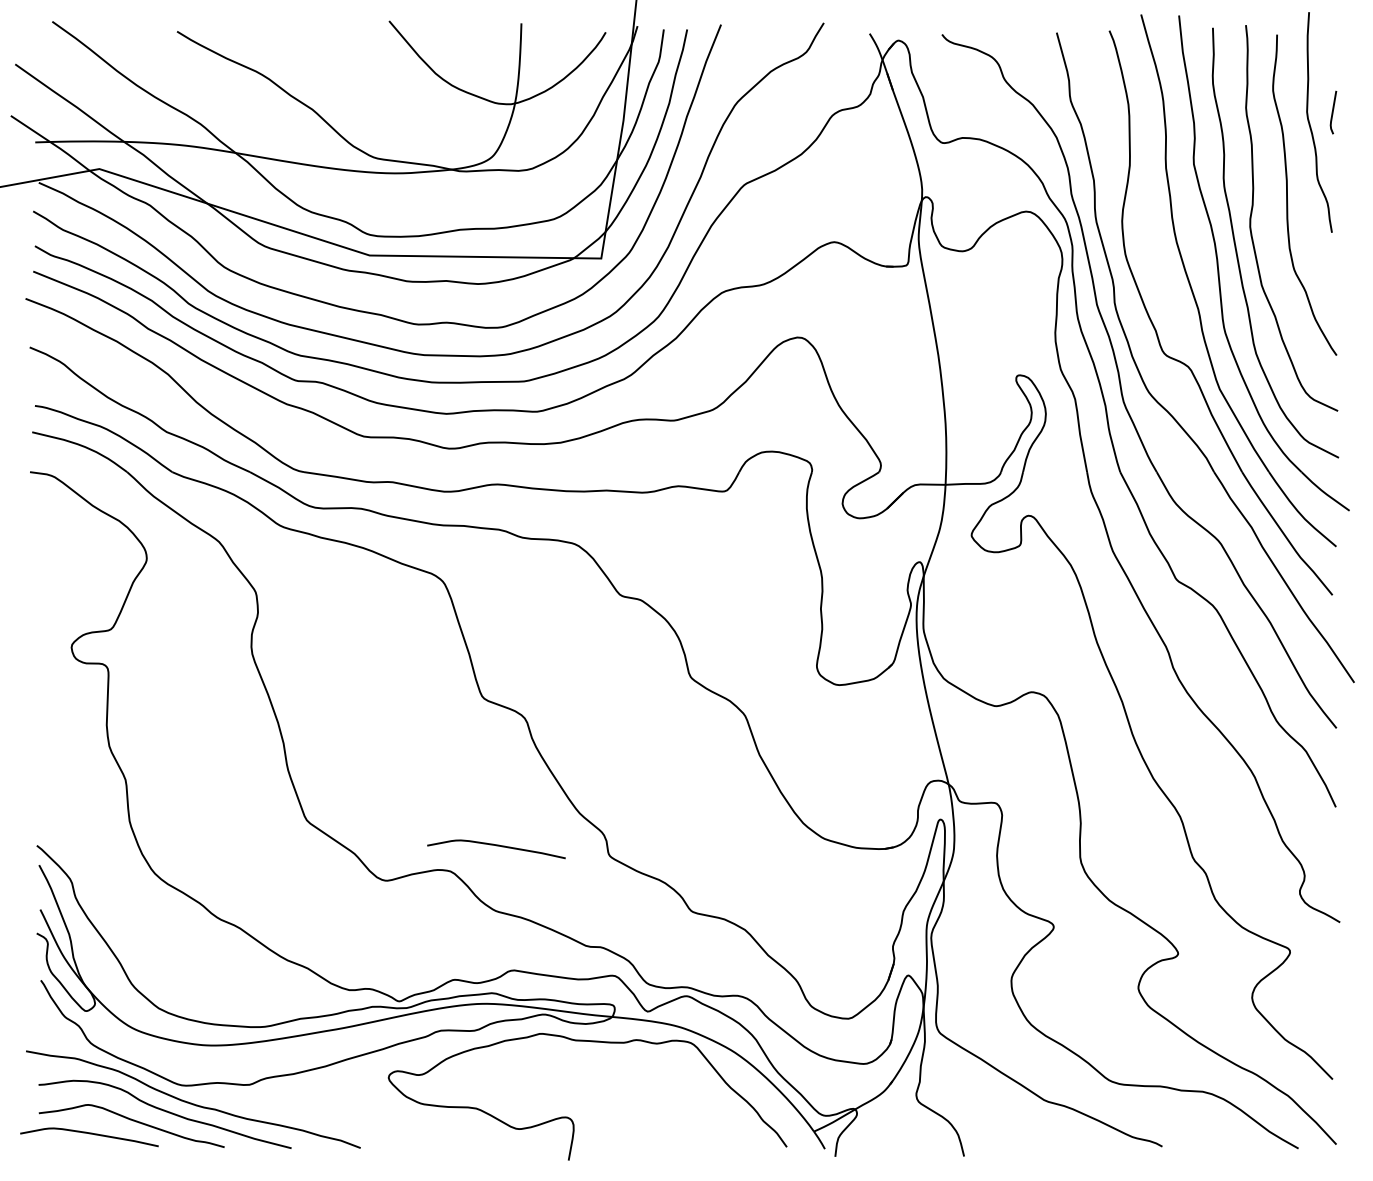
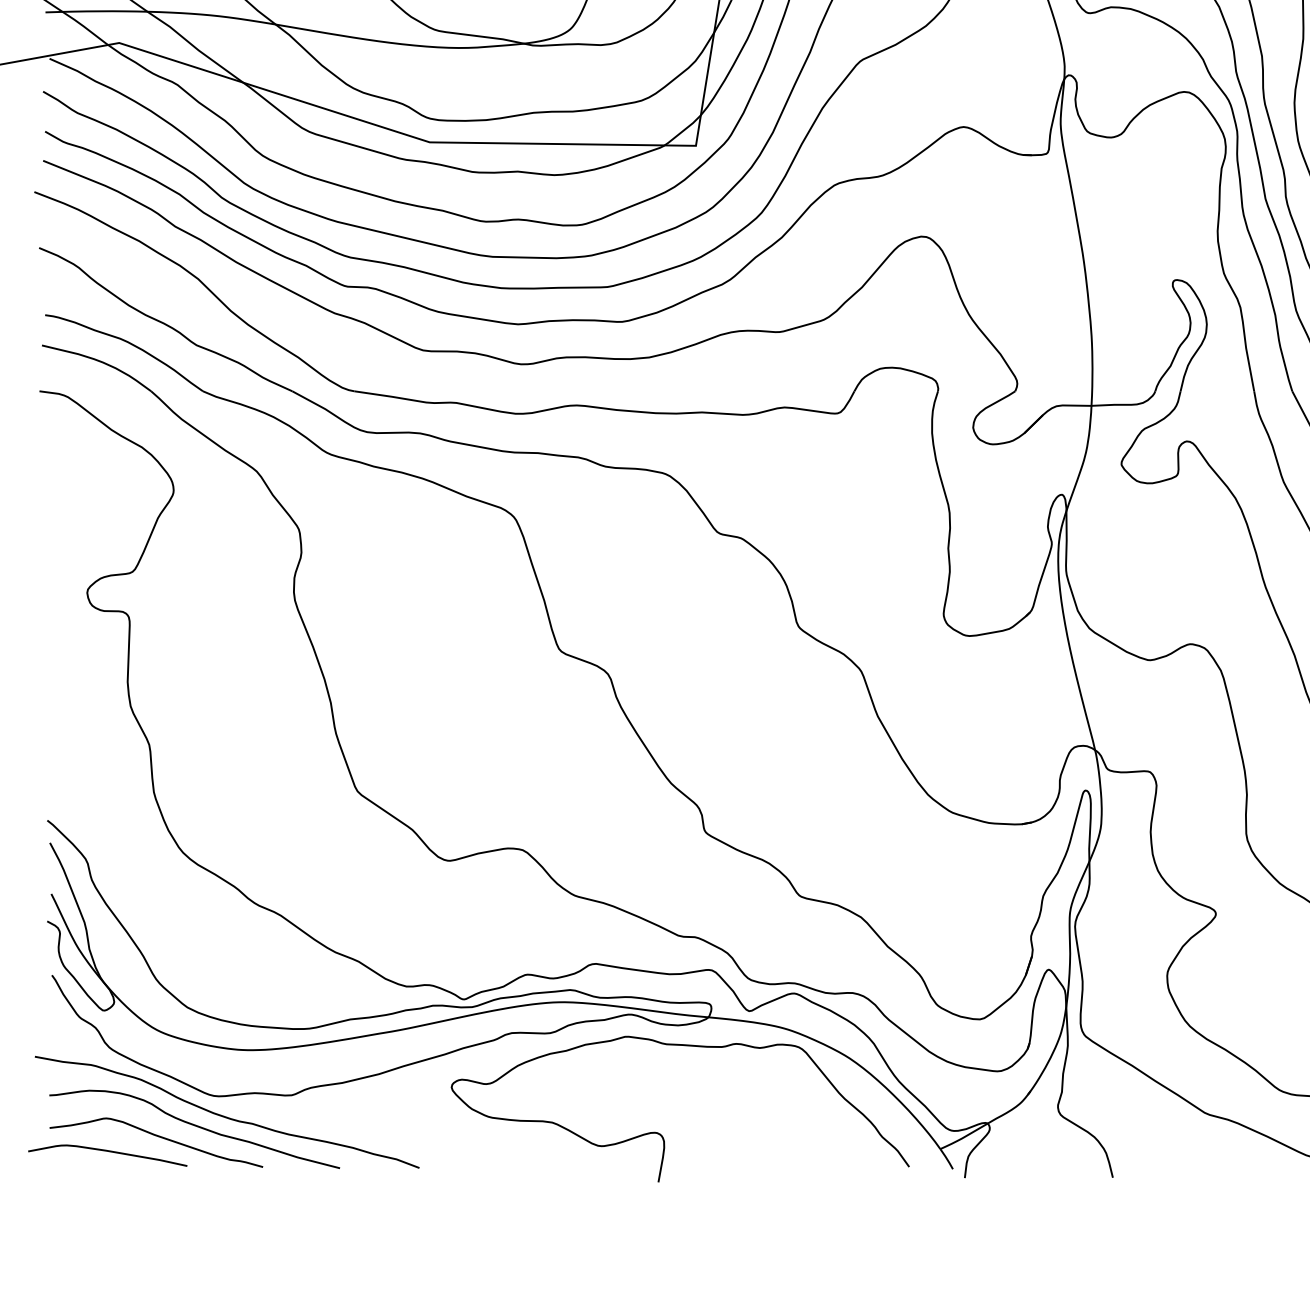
curve: (496, 846) -> (575, 821), removed

